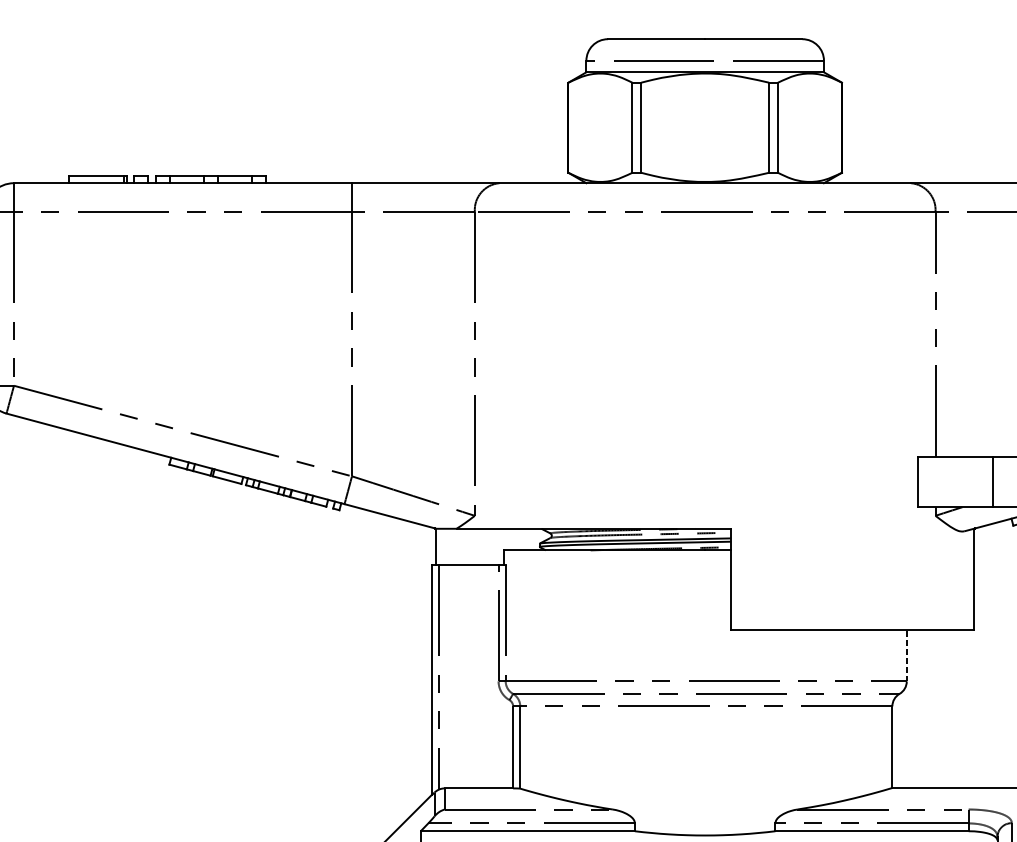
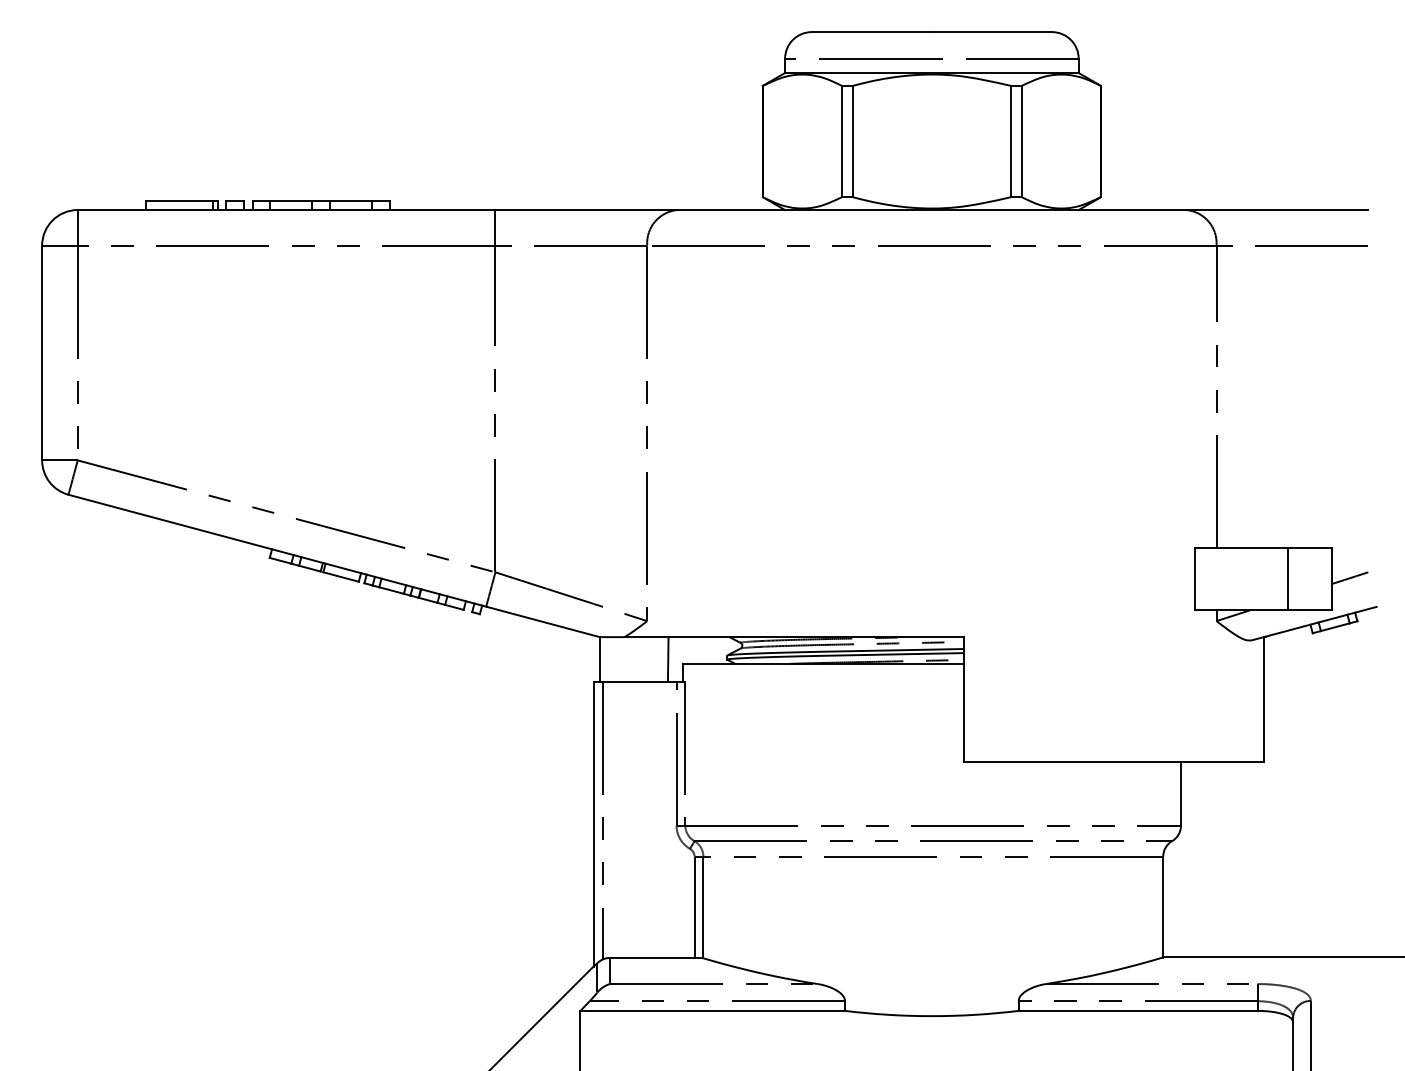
line: (491, 546) -> (667, 659), added
line: (907, 655) -> (1181, 793), dashed -> solid

